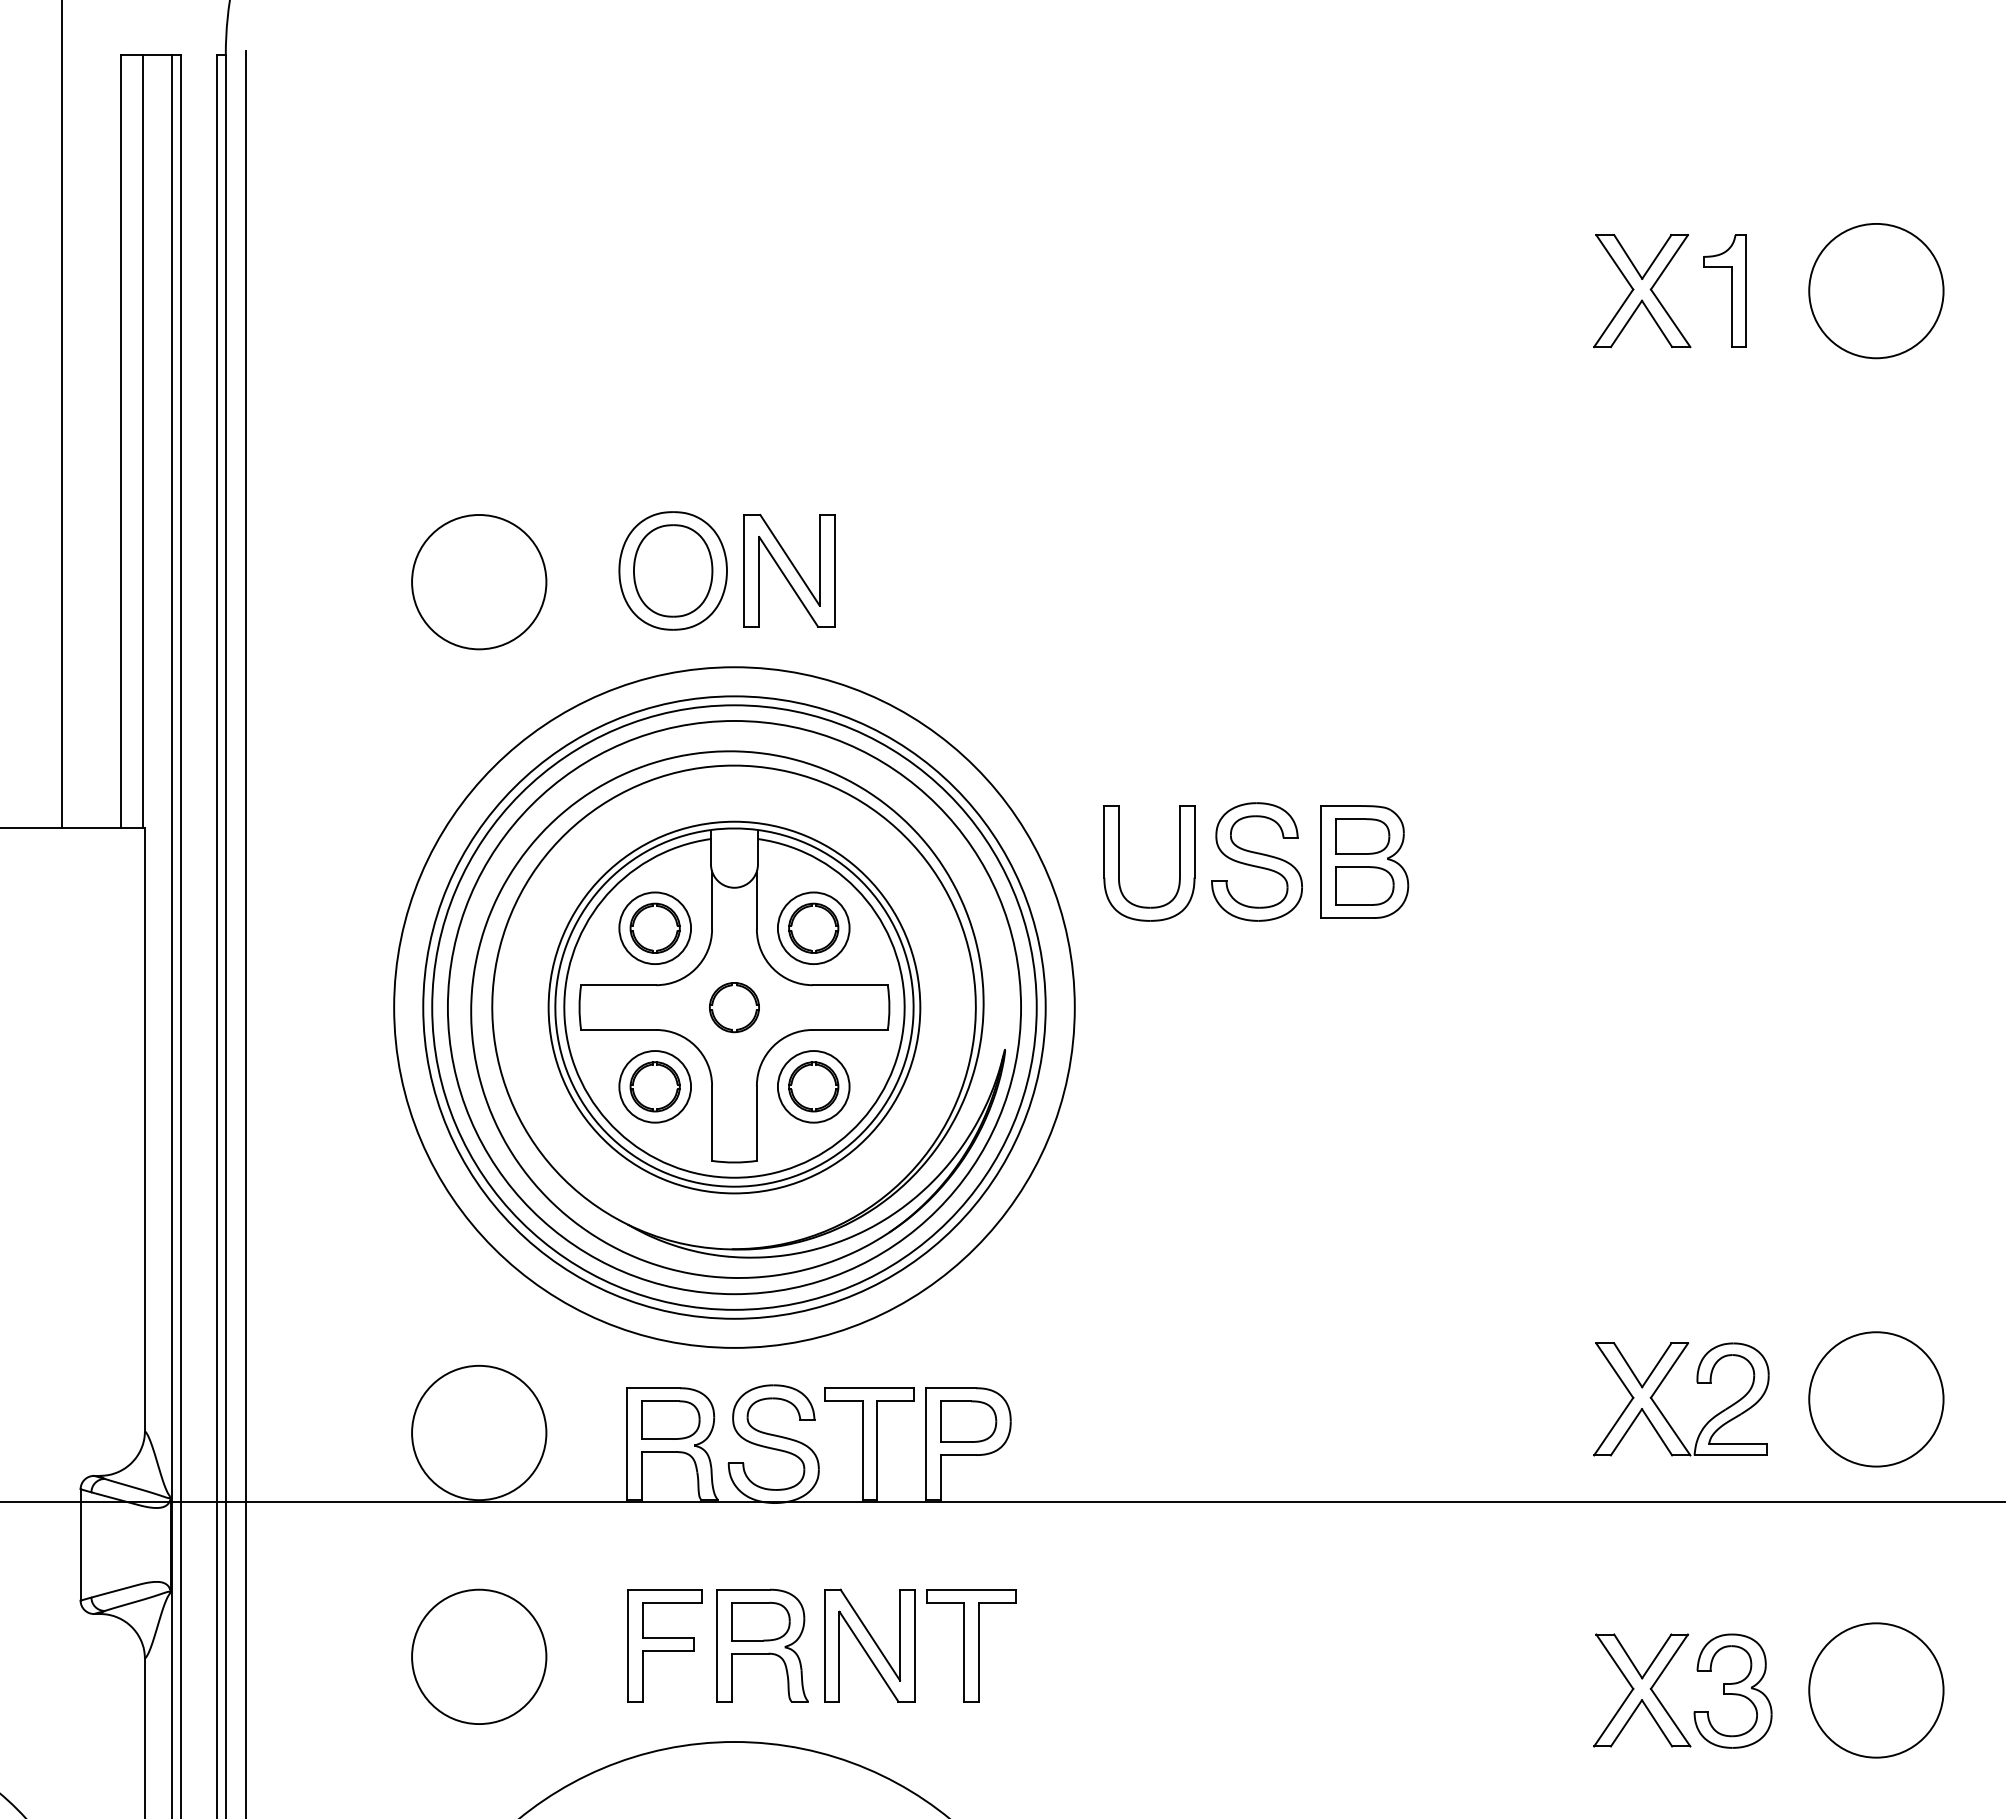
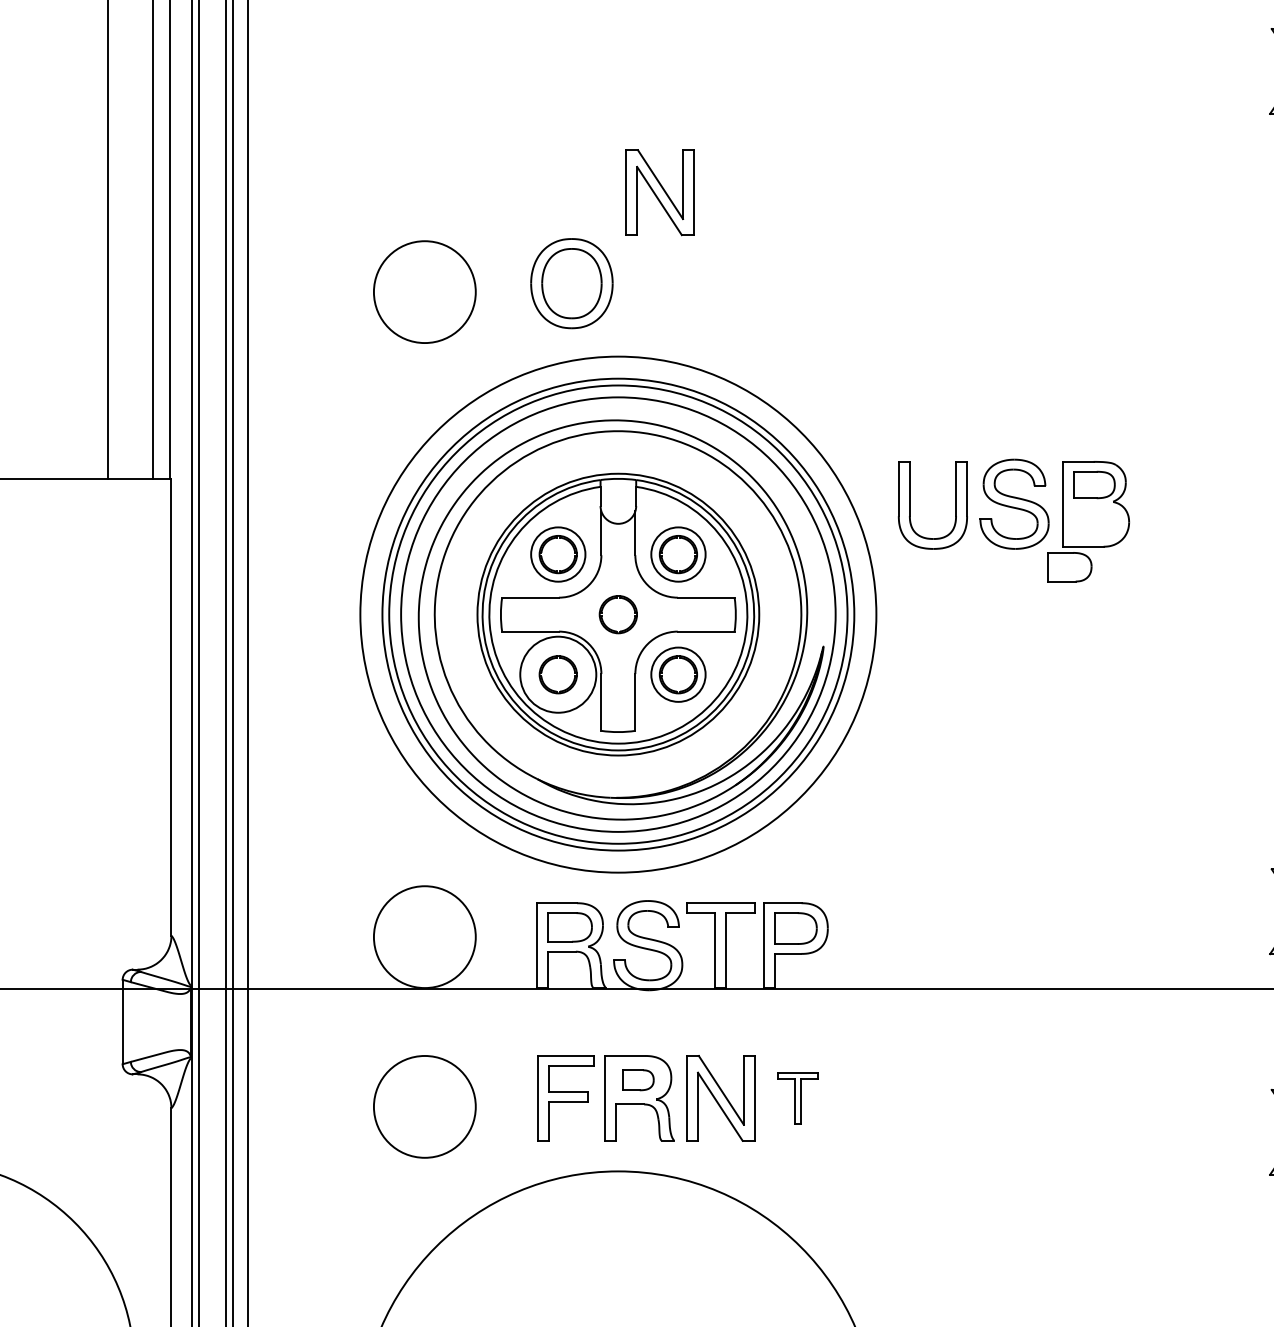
part: (789, 570) -> (660, 192), moved
part: (1364, 885) -> (1069, 566), moved
circle: (655, 1086) -> (558, 674), size x1.4
part: (760, 1621) -> (638, 1080), size x0.7
part: (971, 1645) -> (798, 1098), size x0.6

